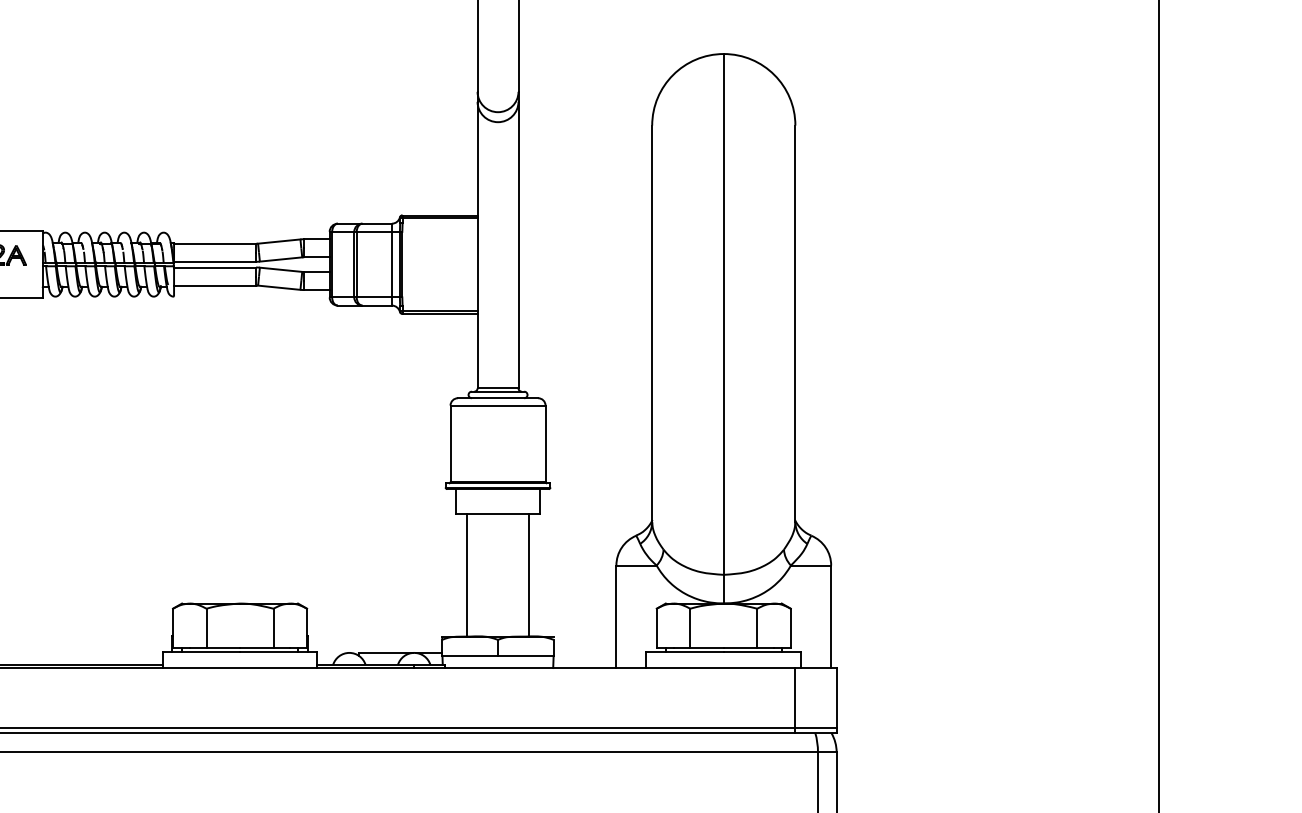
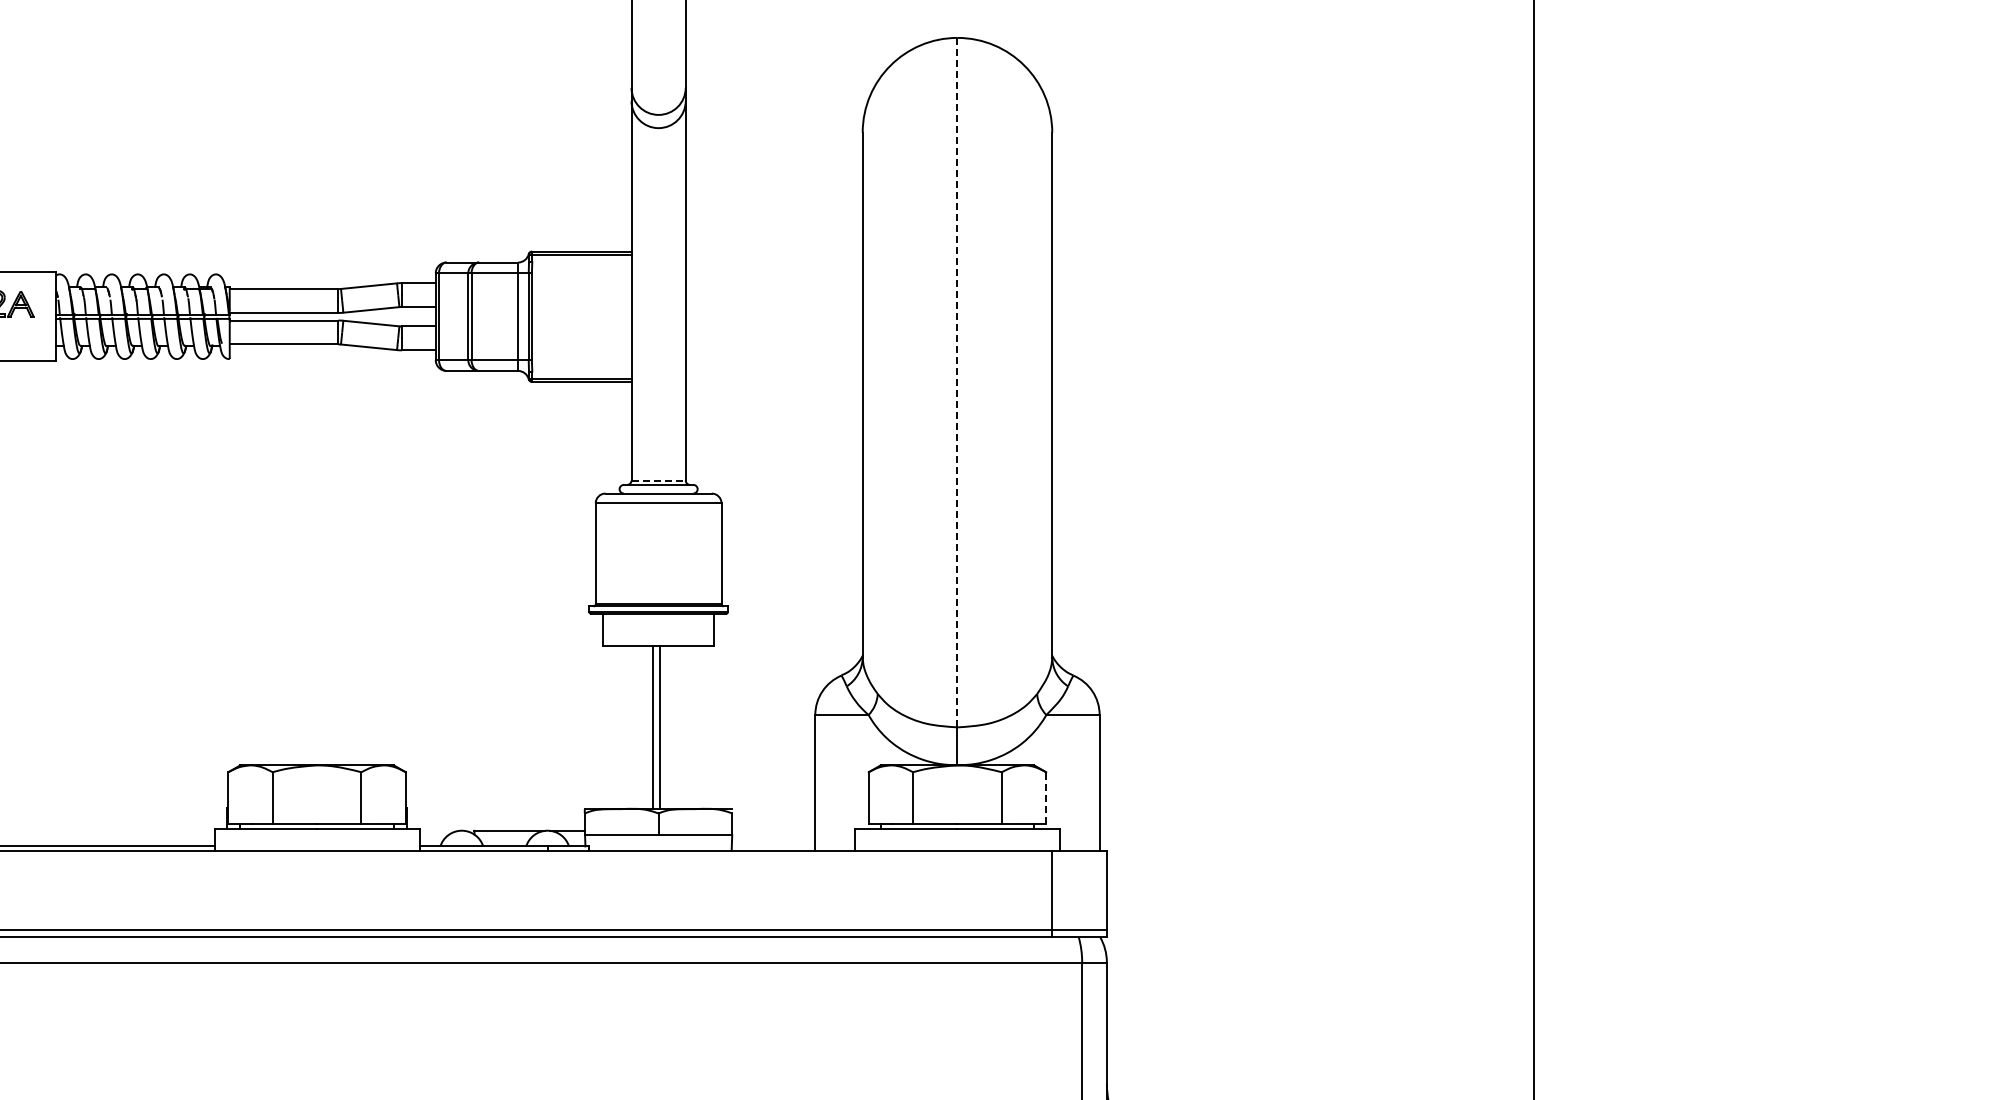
line: (723, 314) -> (957, 382), solid -> dashed
line: (498, 388) -> (659, 480), solid -> dashed
line: (466, 574) -> (652, 727), moved
line: (528, 574) -> (660, 727), moved
line: (791, 627) -> (1046, 797), solid -> dashed

